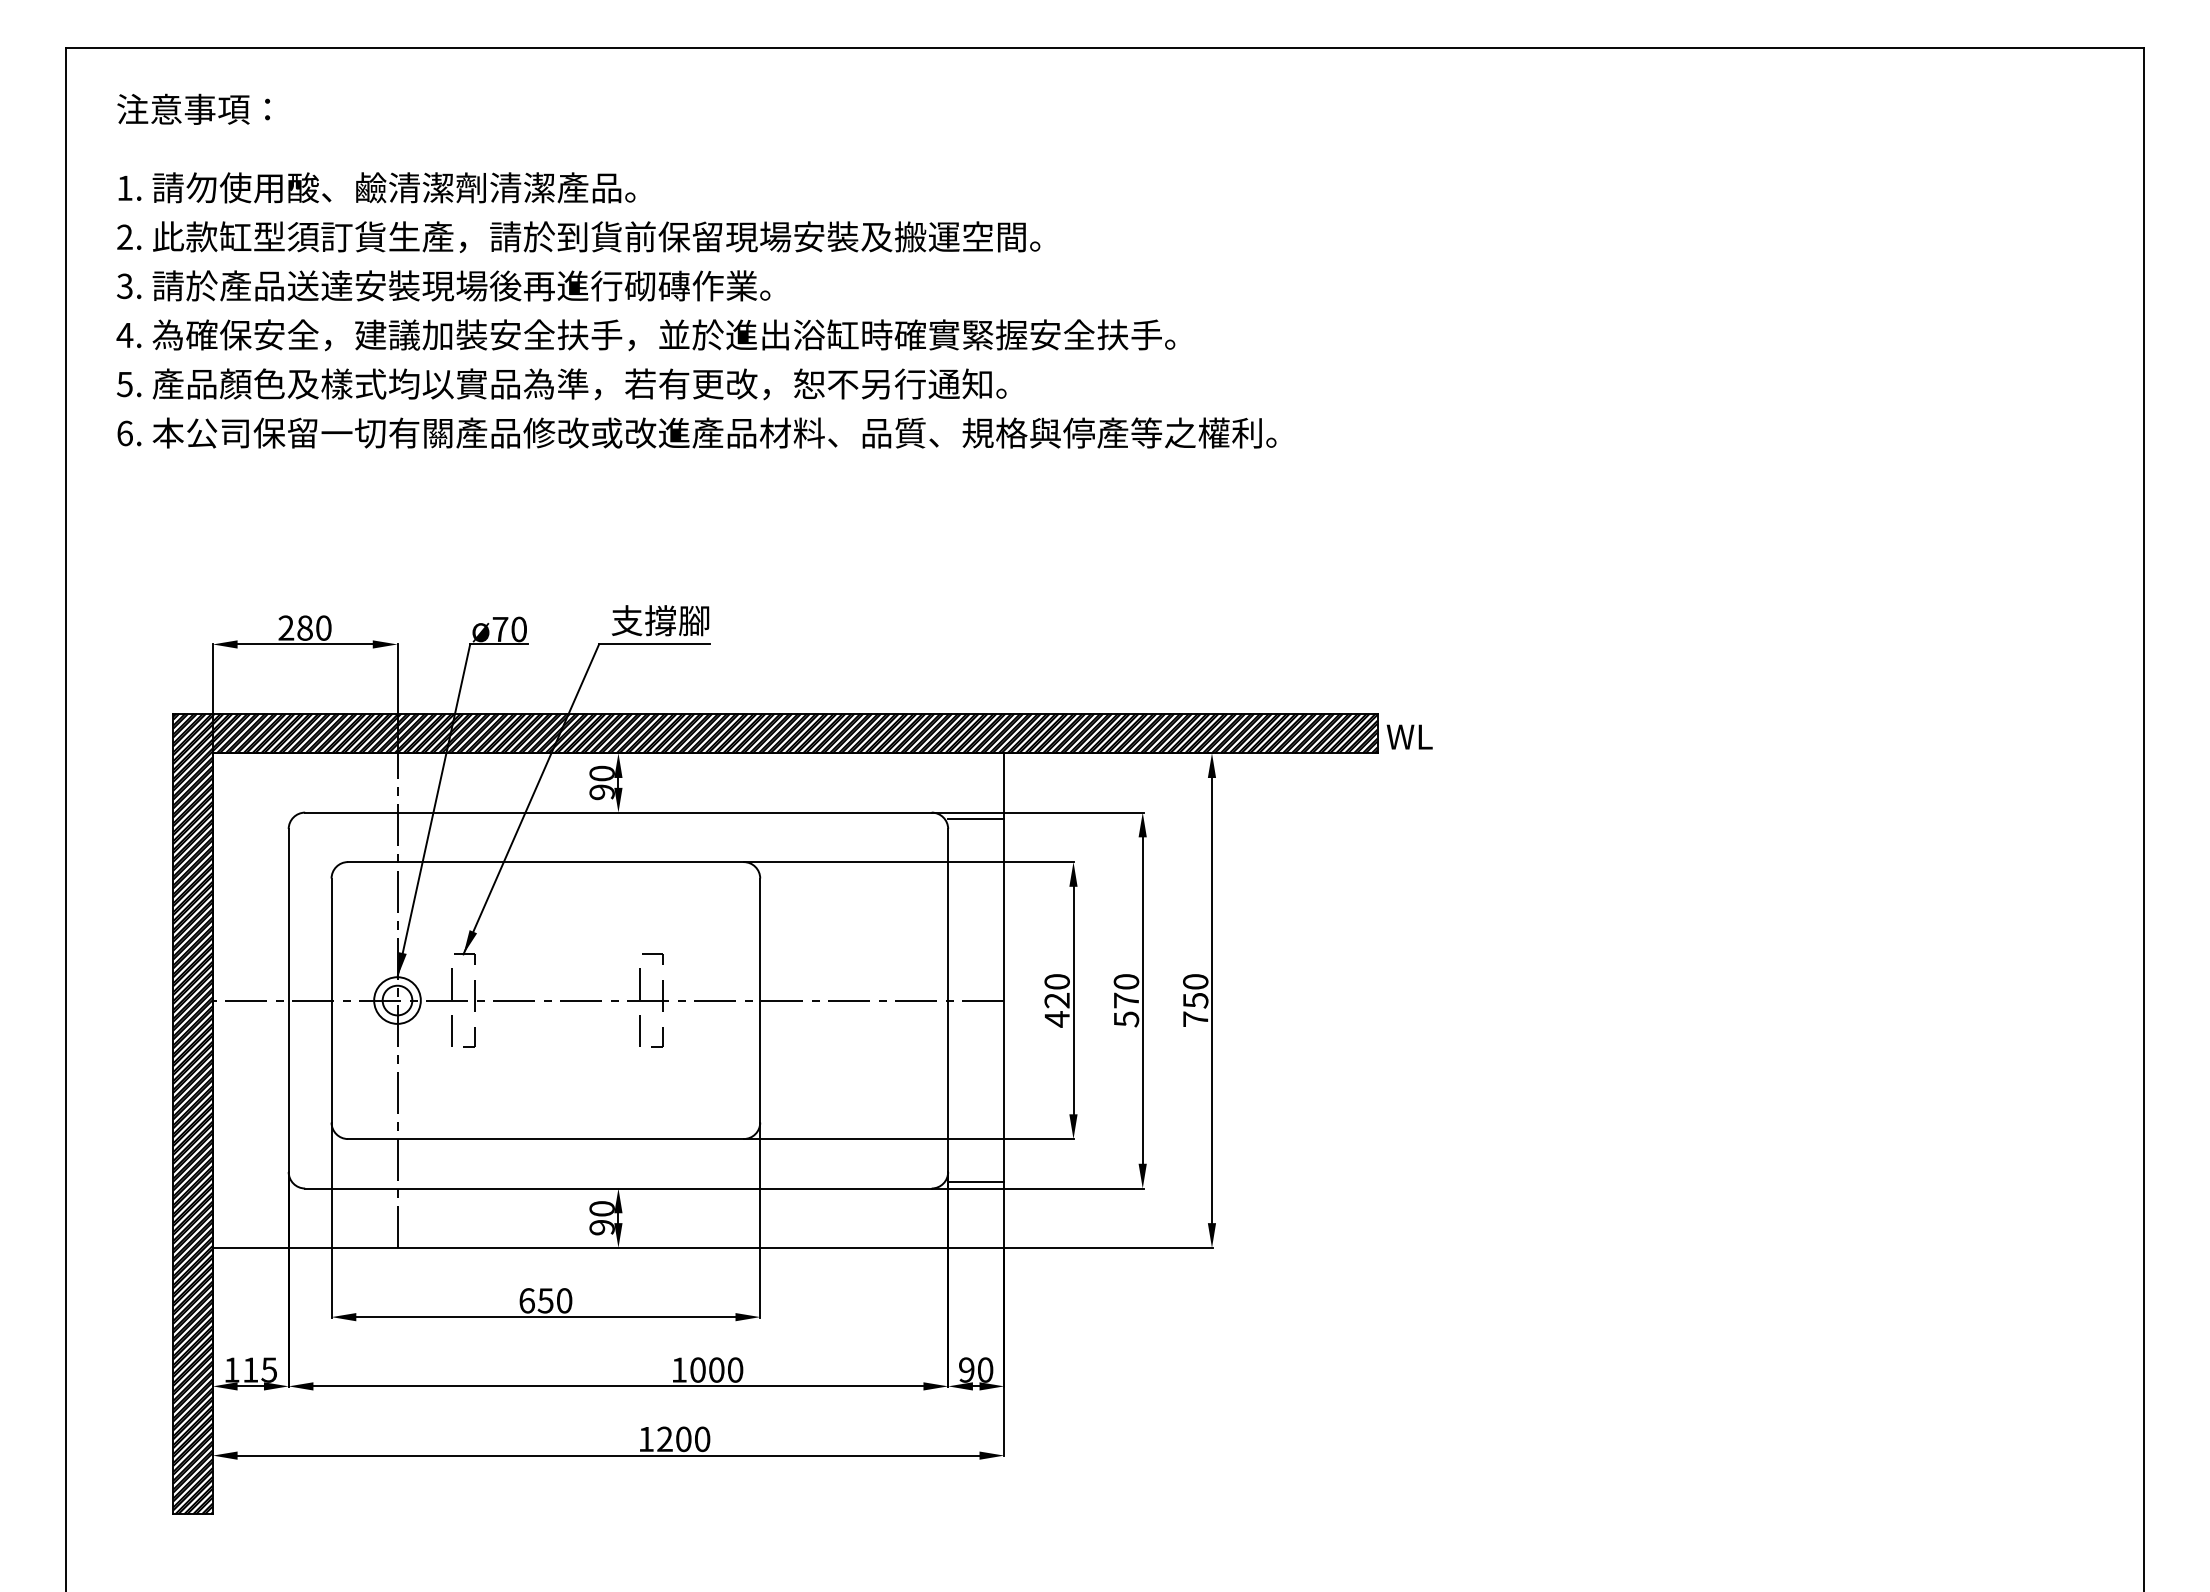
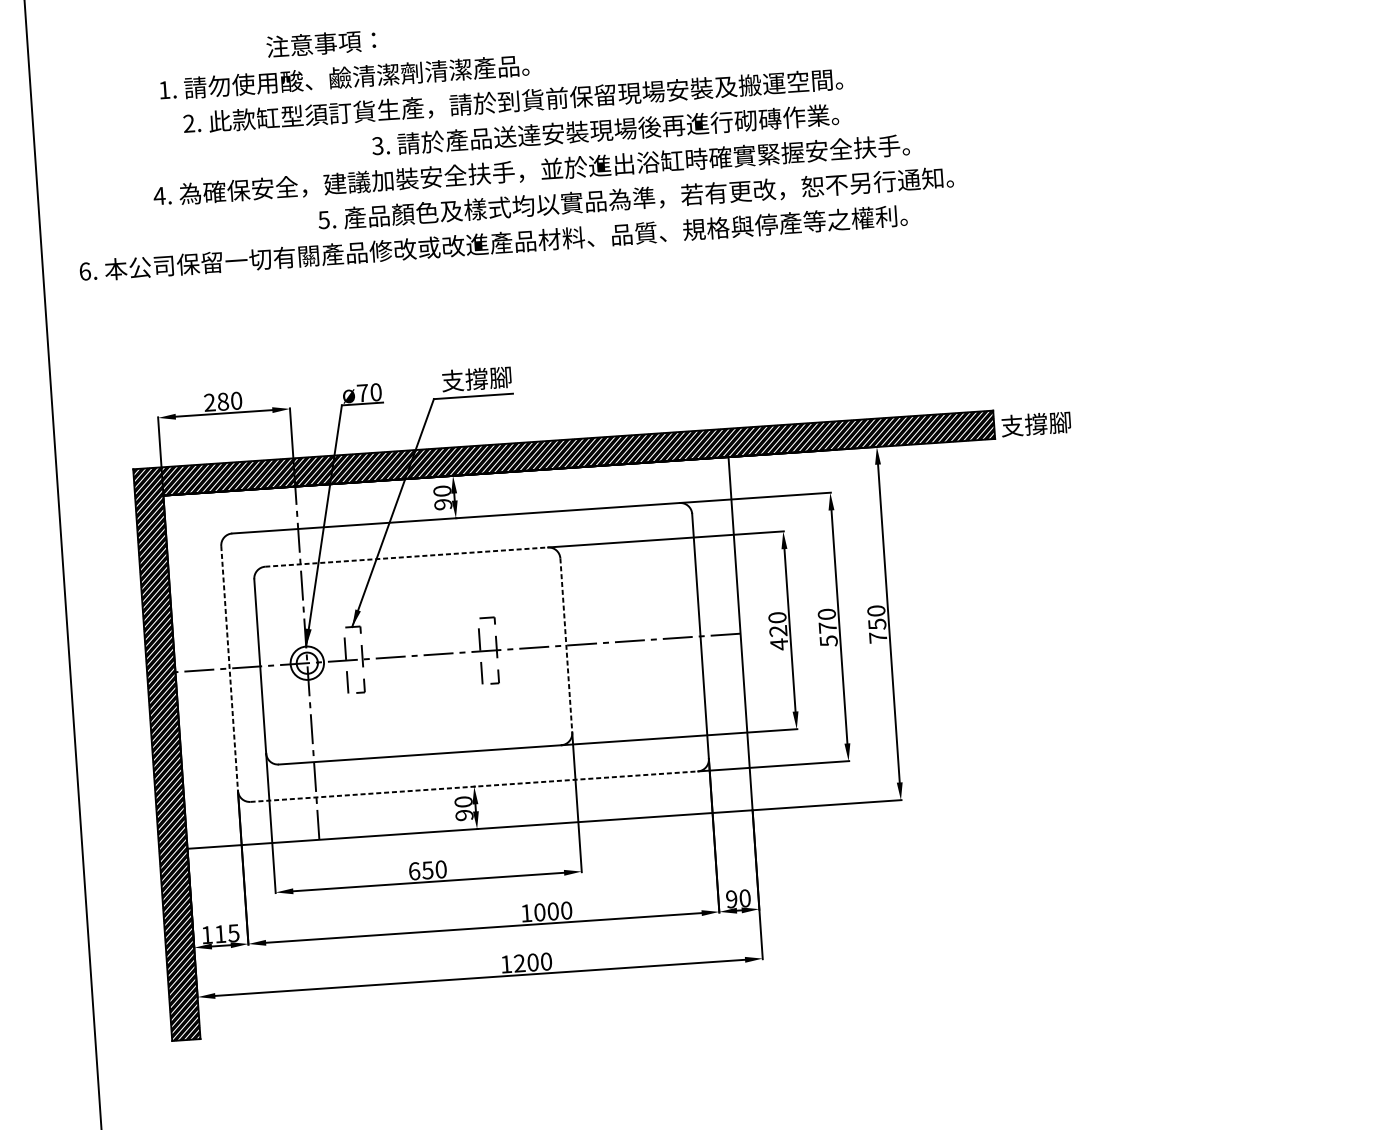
text: (193, 108) -> (321, 43), moved
text: (376, 187) -> (344, 77), moved
text: (578, 236) -> (512, 101), moved
text: (443, 285) -> (605, 129), moved
text: (645, 335) -> (531, 170), moved
text: (561, 384) -> (635, 198), moved
text: (1435, 736) -> (1035, 424), WL -> 支撐腳
line: (976, 819) -> (711, 505), removed
line: (545, 862) -> (406, 557), solid -> dashed
line: (288, 1001) -> (229, 669), solid -> dashed
line: (760, 1001) -> (566, 646), solid -> dashed
line: (976, 1181) -> (729, 764), removed
line: (618, 1188) -> (474, 786), solid -> dashed

